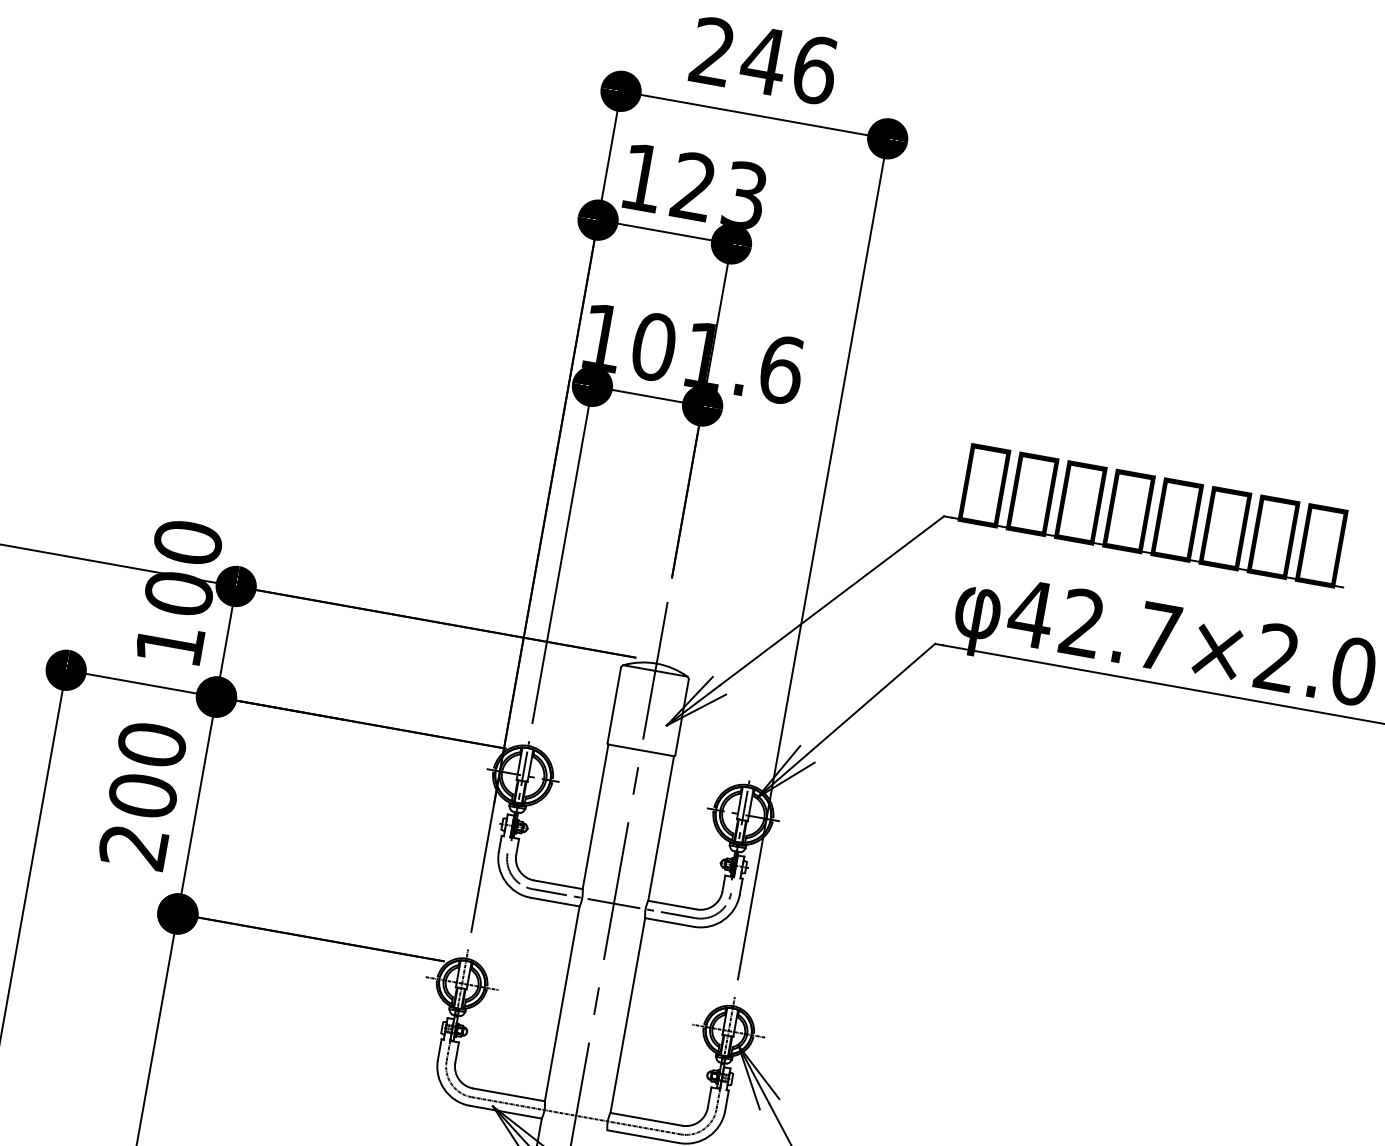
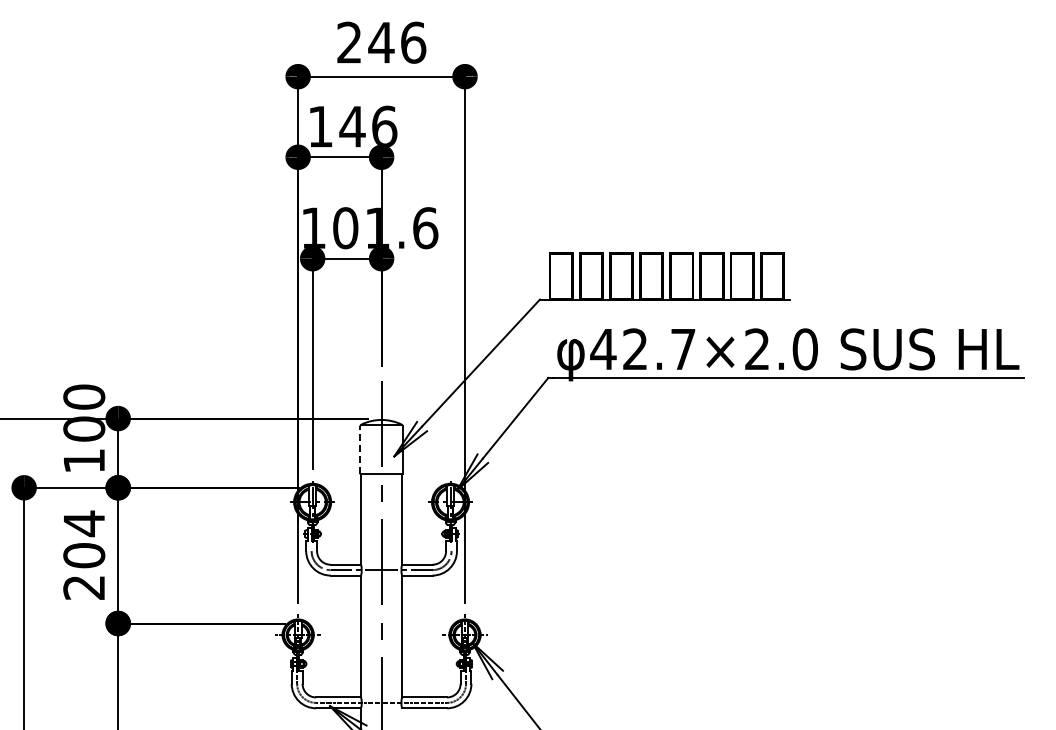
text: (719, 190) -> (368, 126), 123 -> 146
line: (614, 704) -> (360, 449), solid -> dashed
text: (152, 744) -> (84, 523), 200 -> 204

